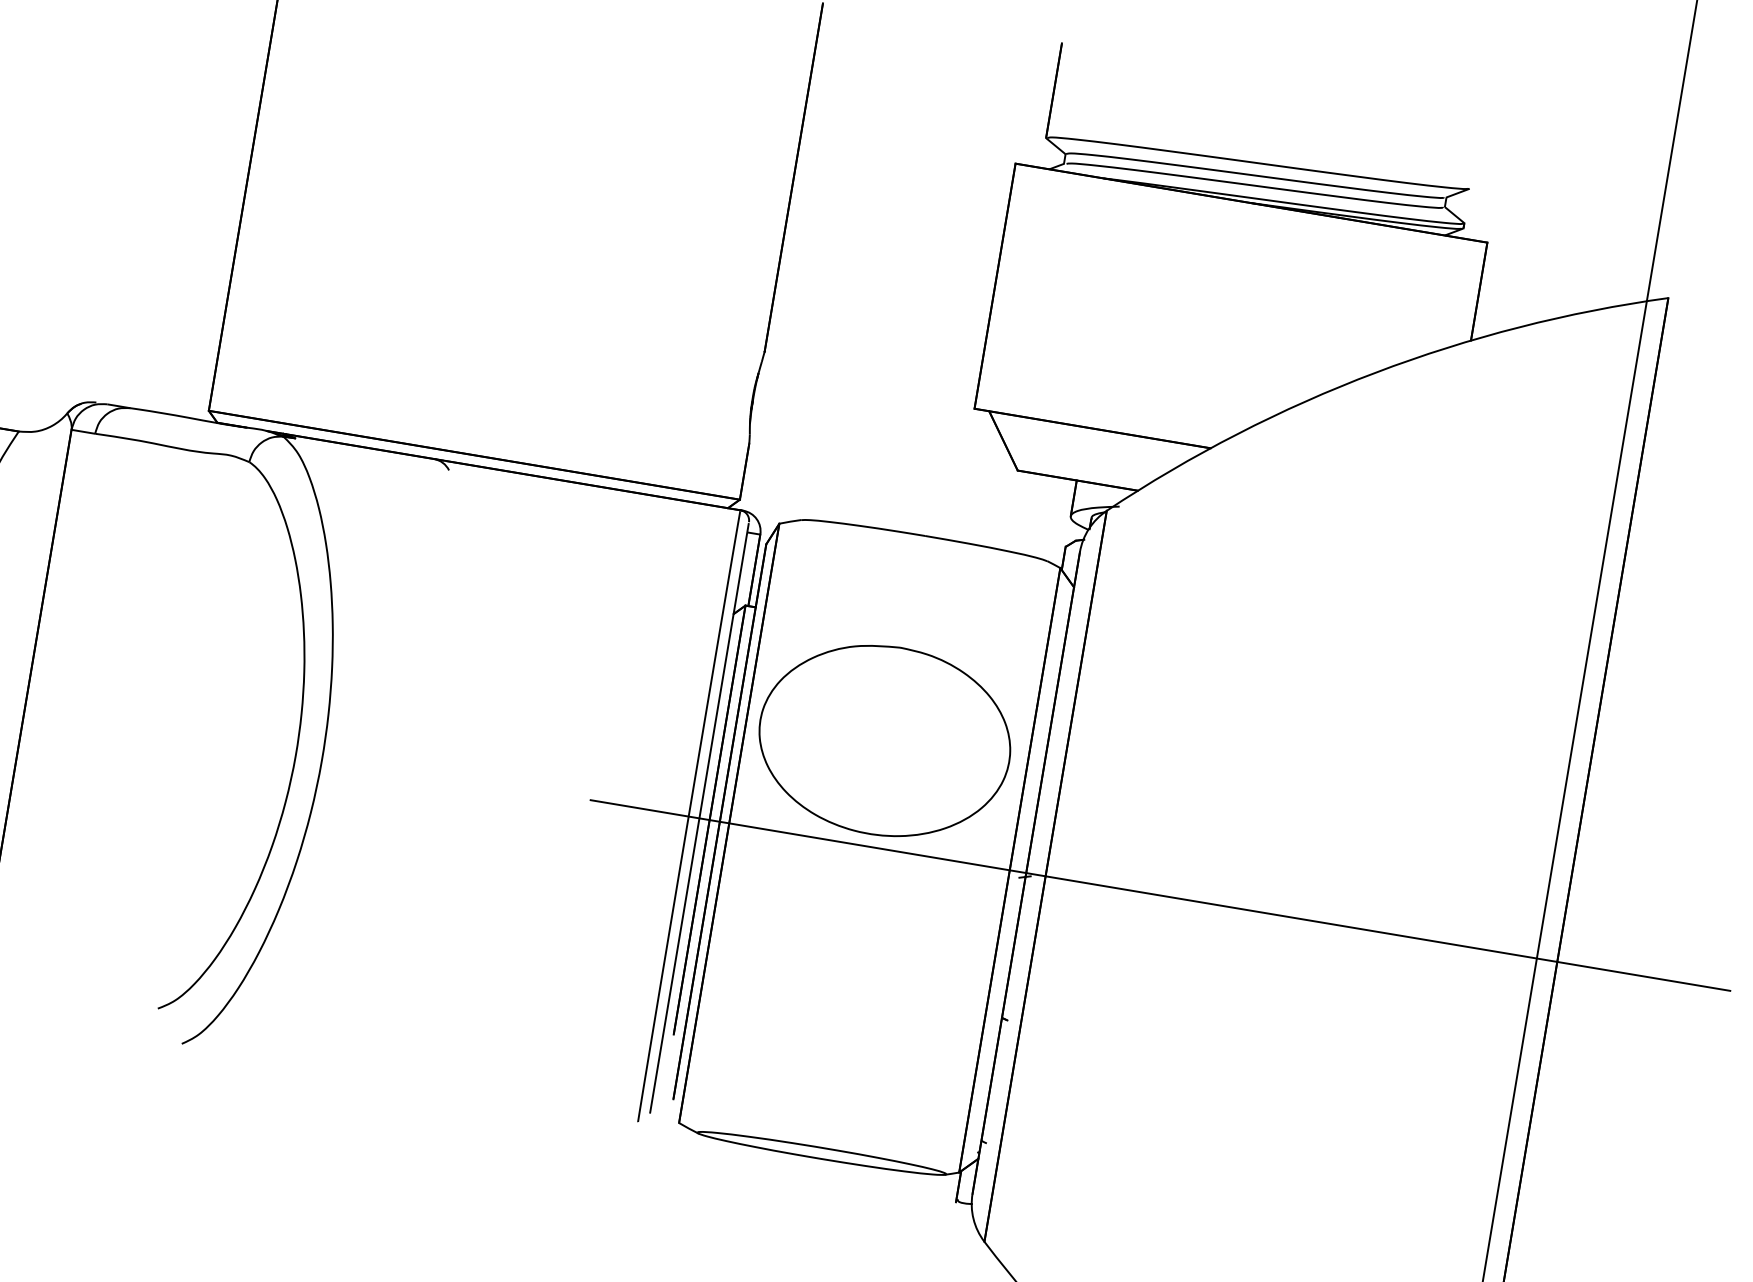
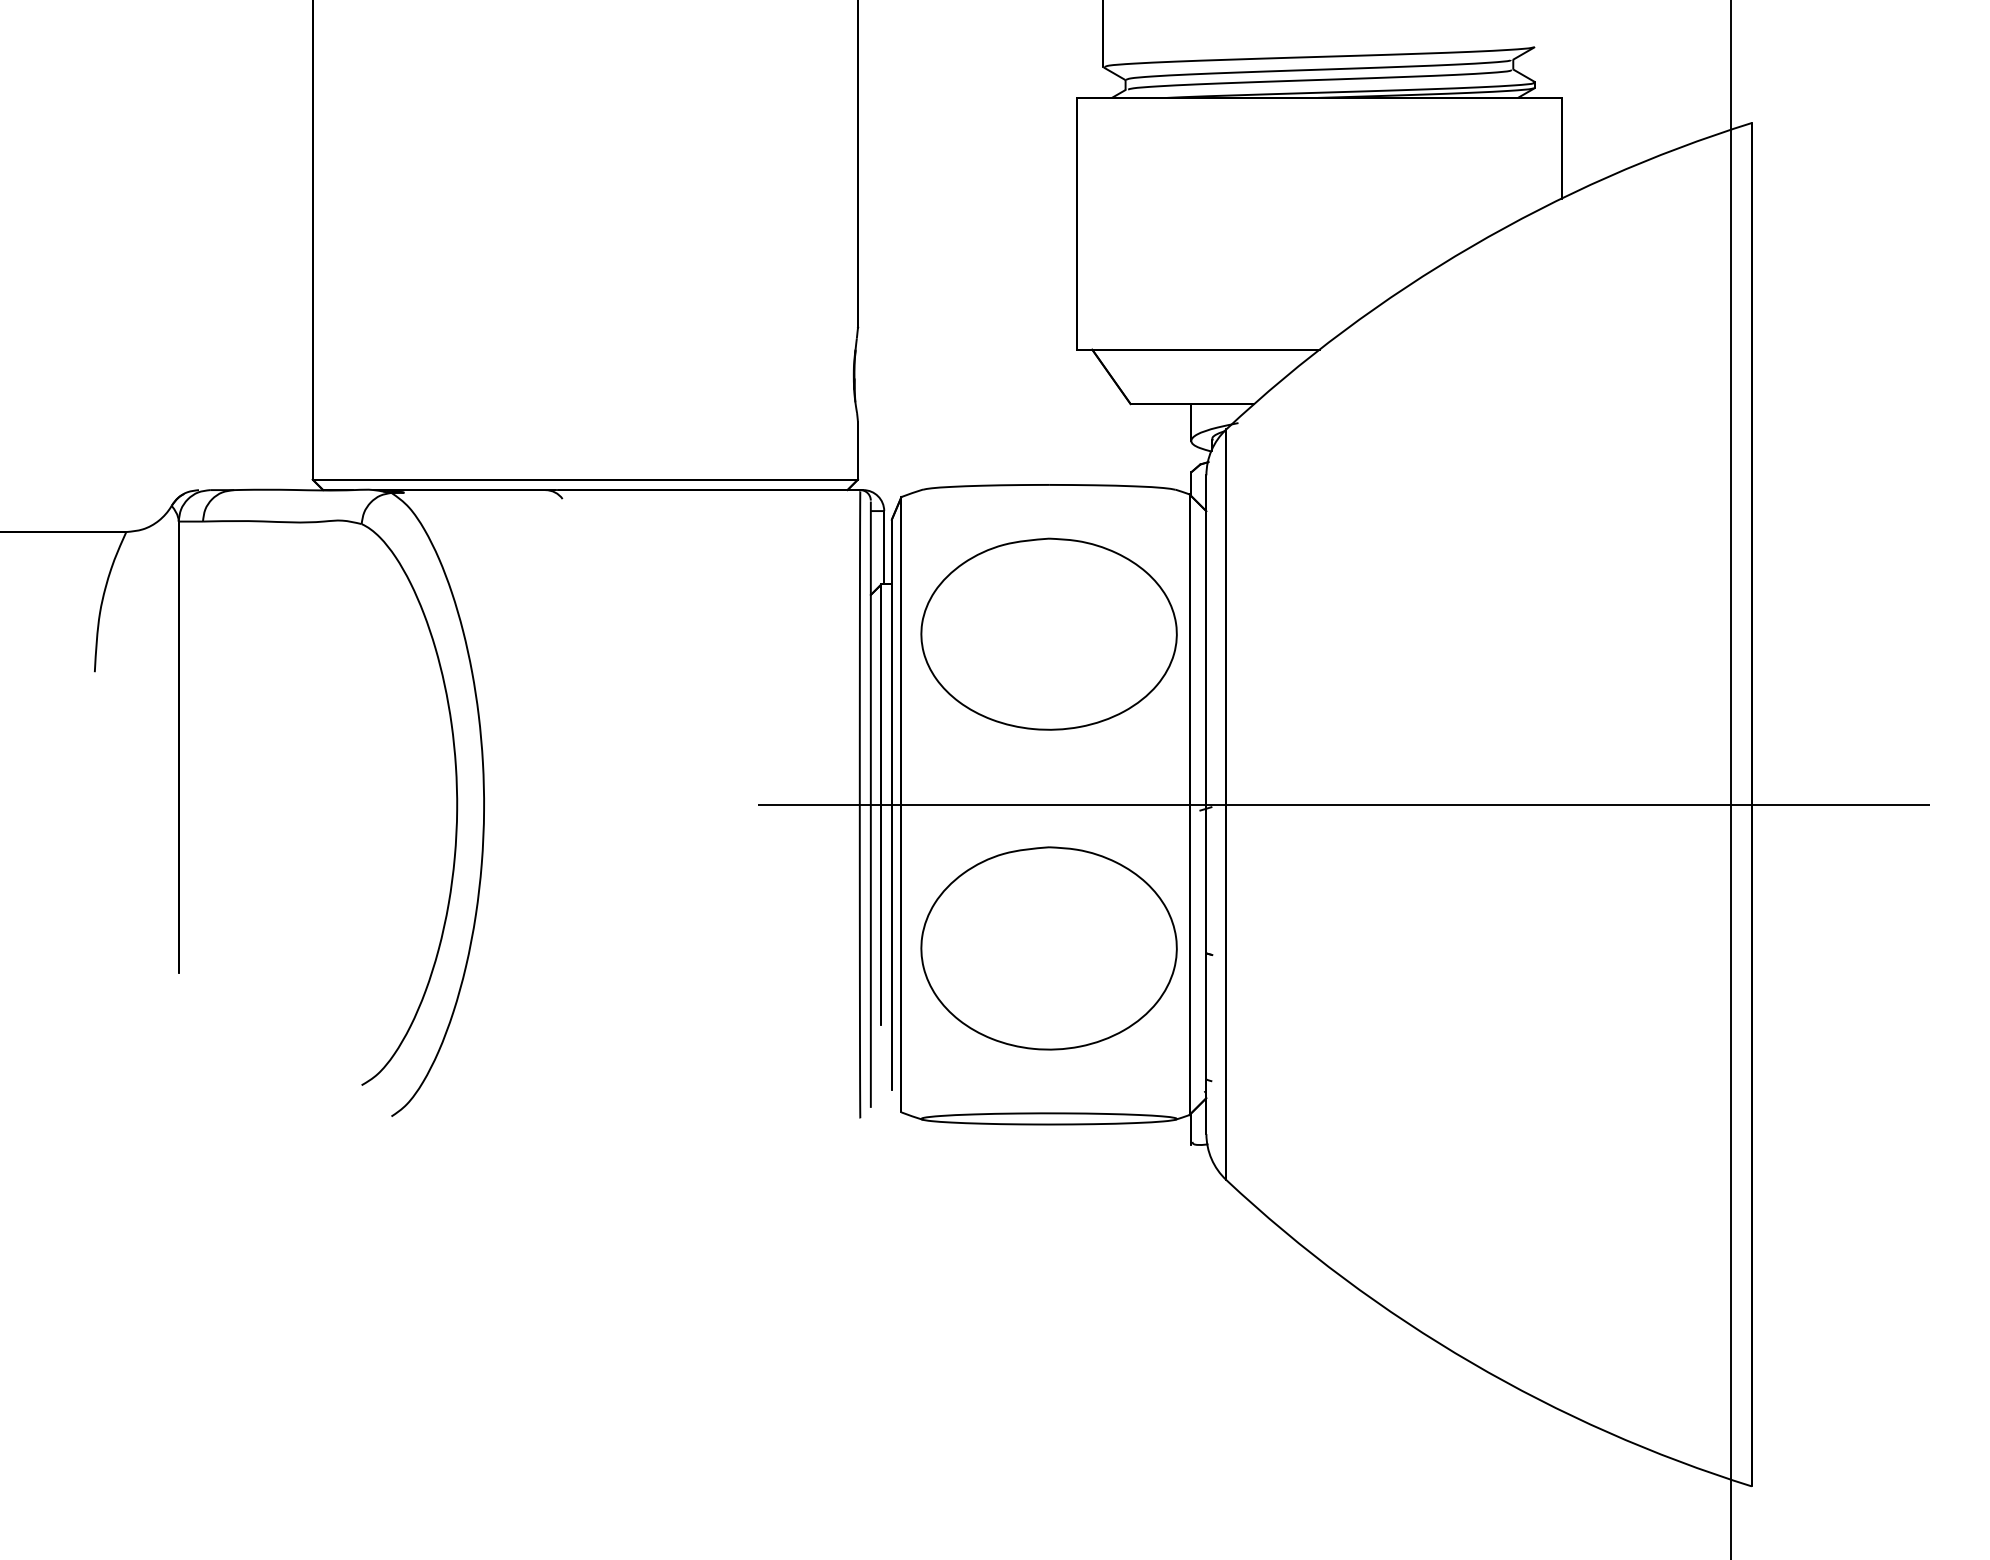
part: (884, 739) -> (1048, 633), moved
part: (849, 987) -> (1048, 948), added

